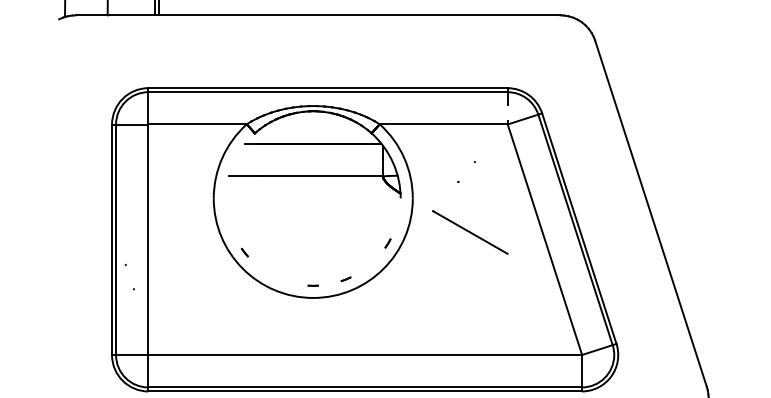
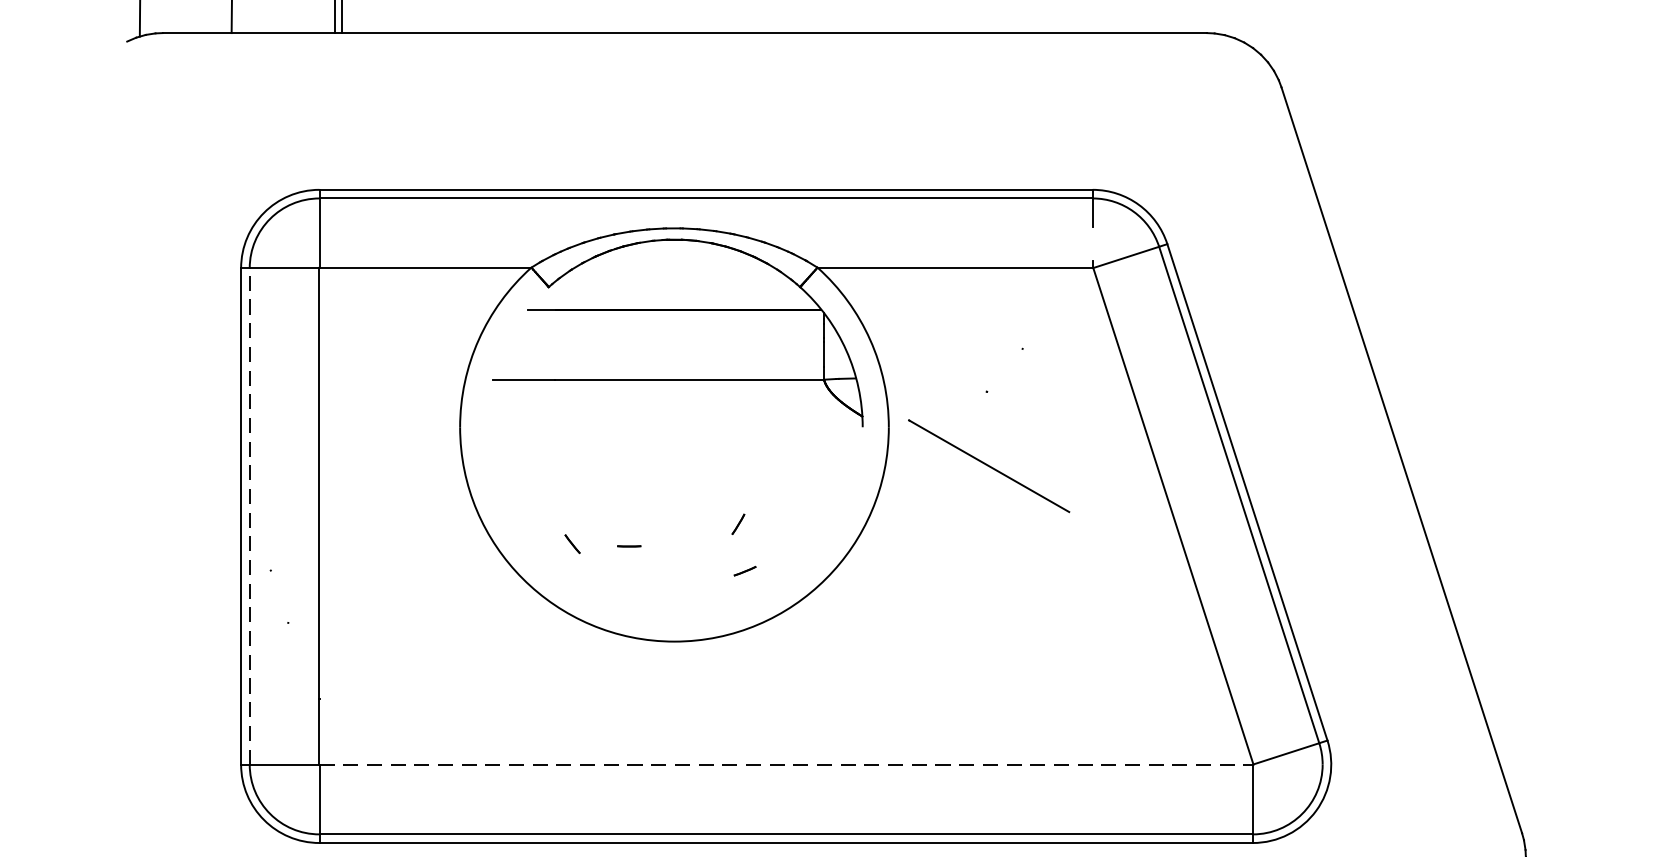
line: (470, 232) -> (989, 466), moved
line: (116, 239) -> (250, 515), solid -> dashed
part: (387, 243) -> (737, 524), moved
part: (244, 252) -> (571, 543), moved
part: (345, 279) -> (743, 571), moved
line: (312, 285) -> (627, 545), moved
line: (365, 355) -> (786, 765), solid -> dashed

